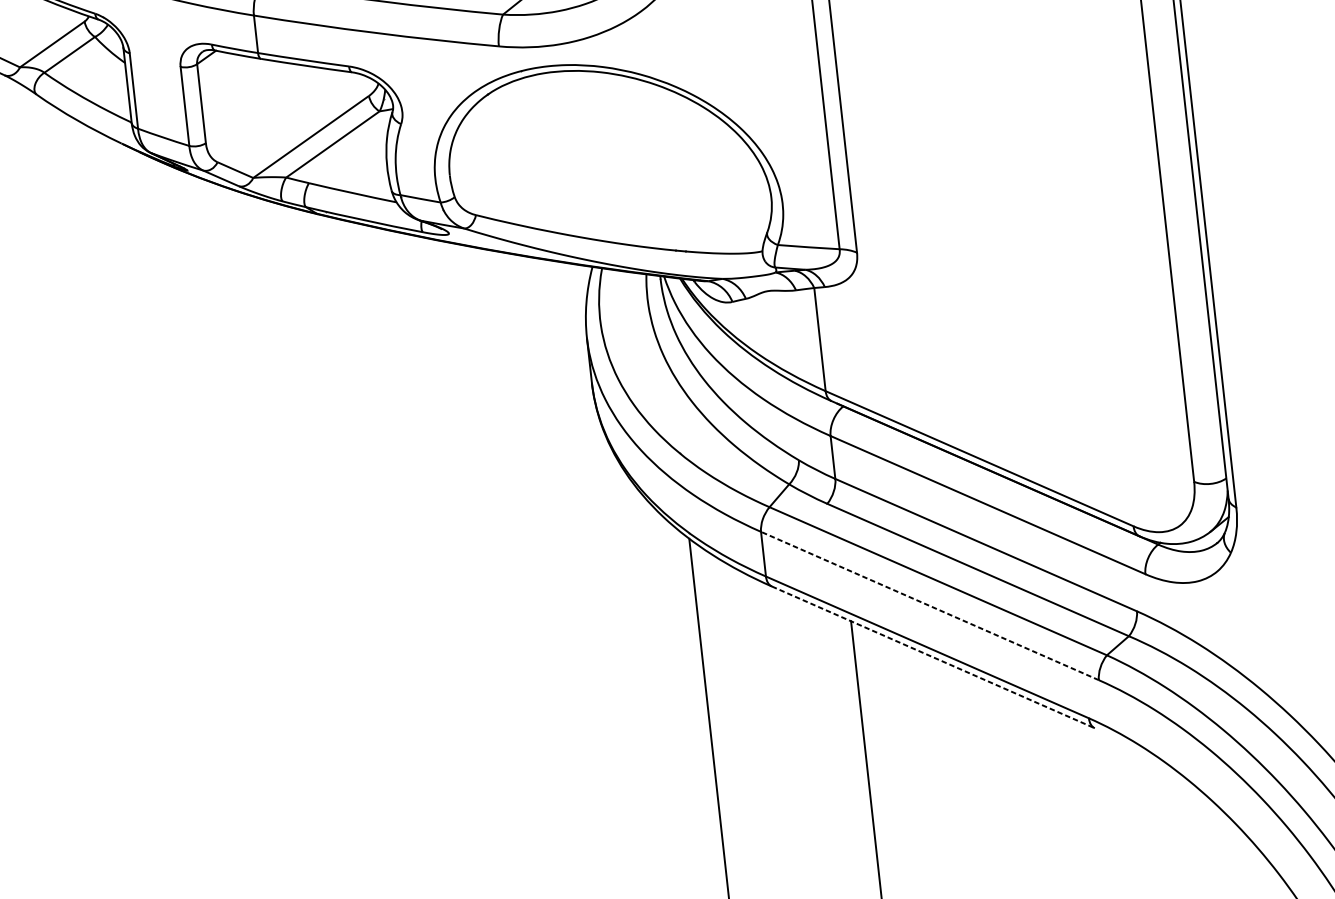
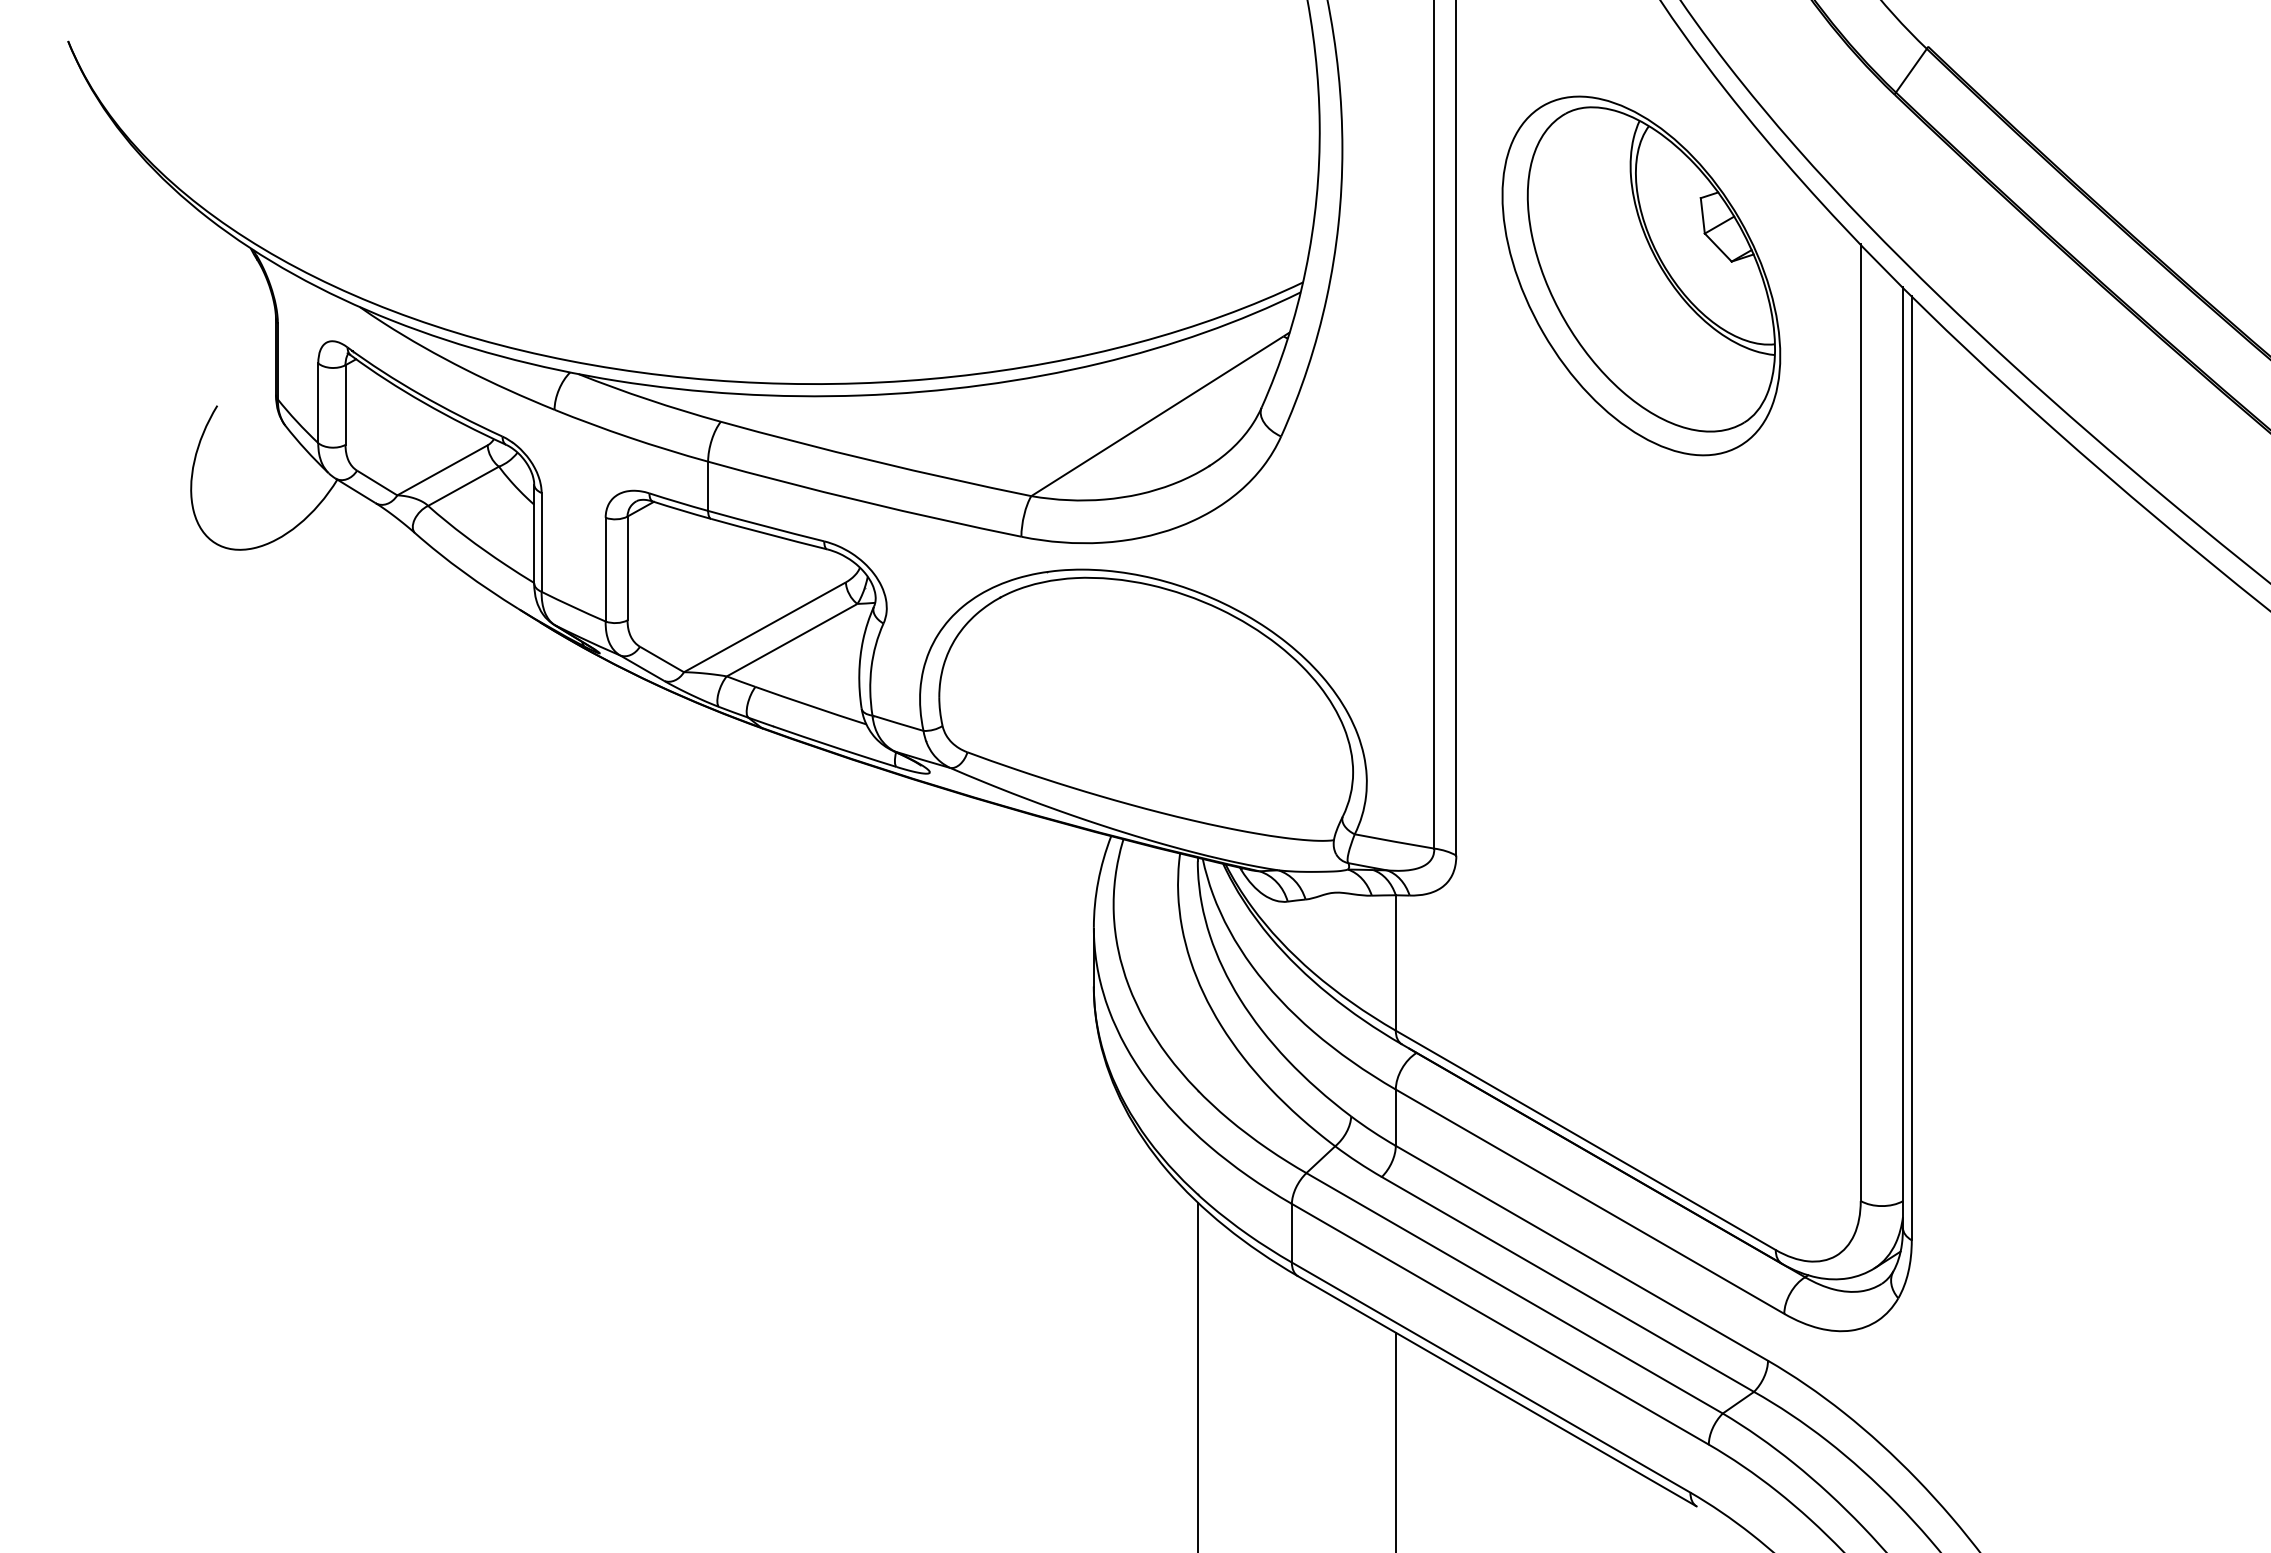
line: (930, 606) -> (1500, 1324), dashed -> solid
line: (933, 657) -> (1497, 1391), dashed -> solid

